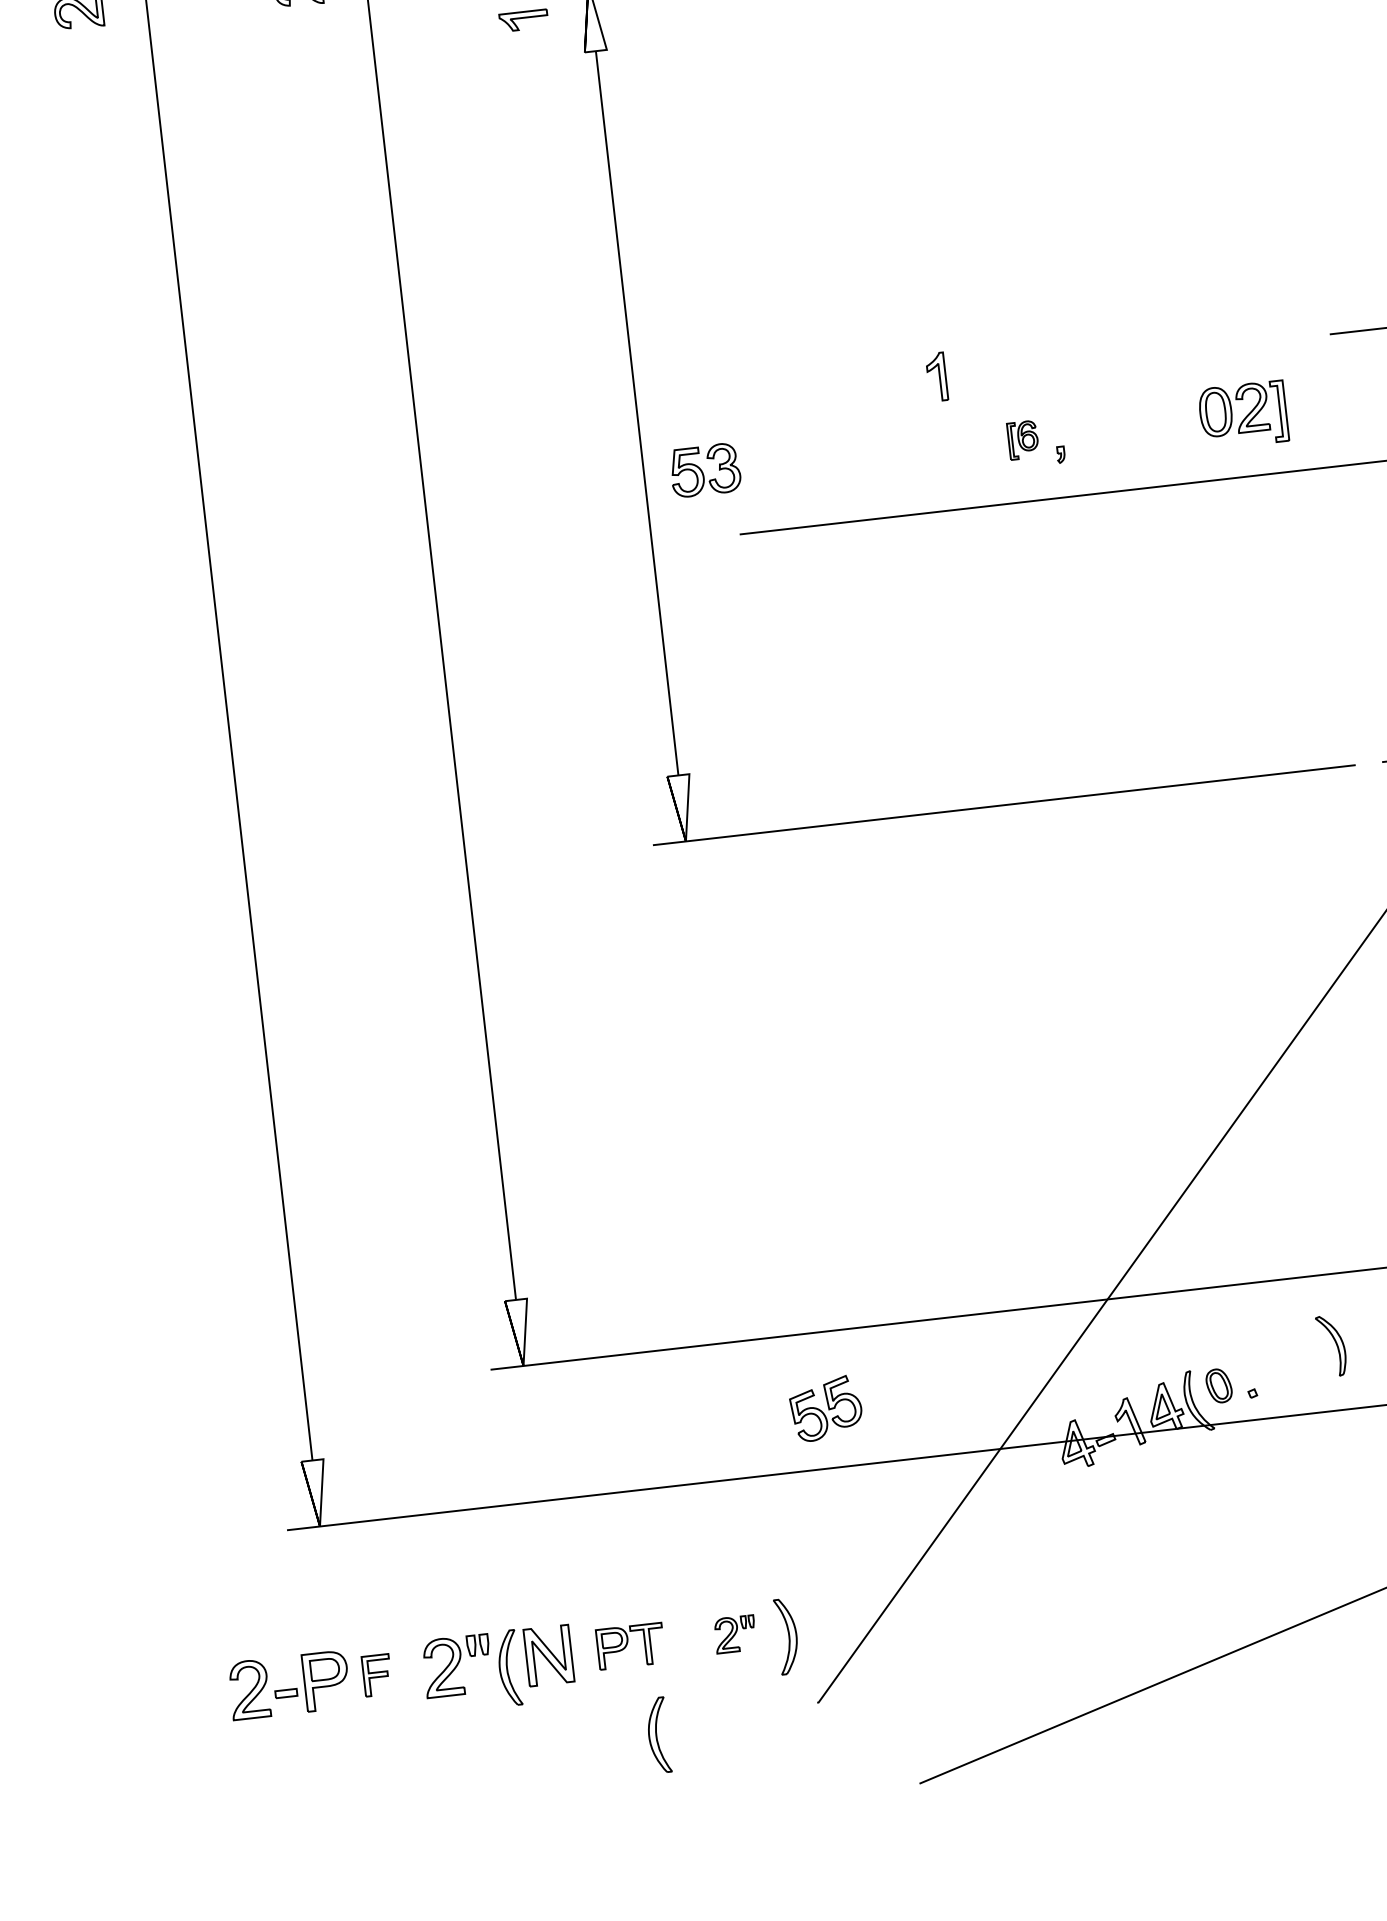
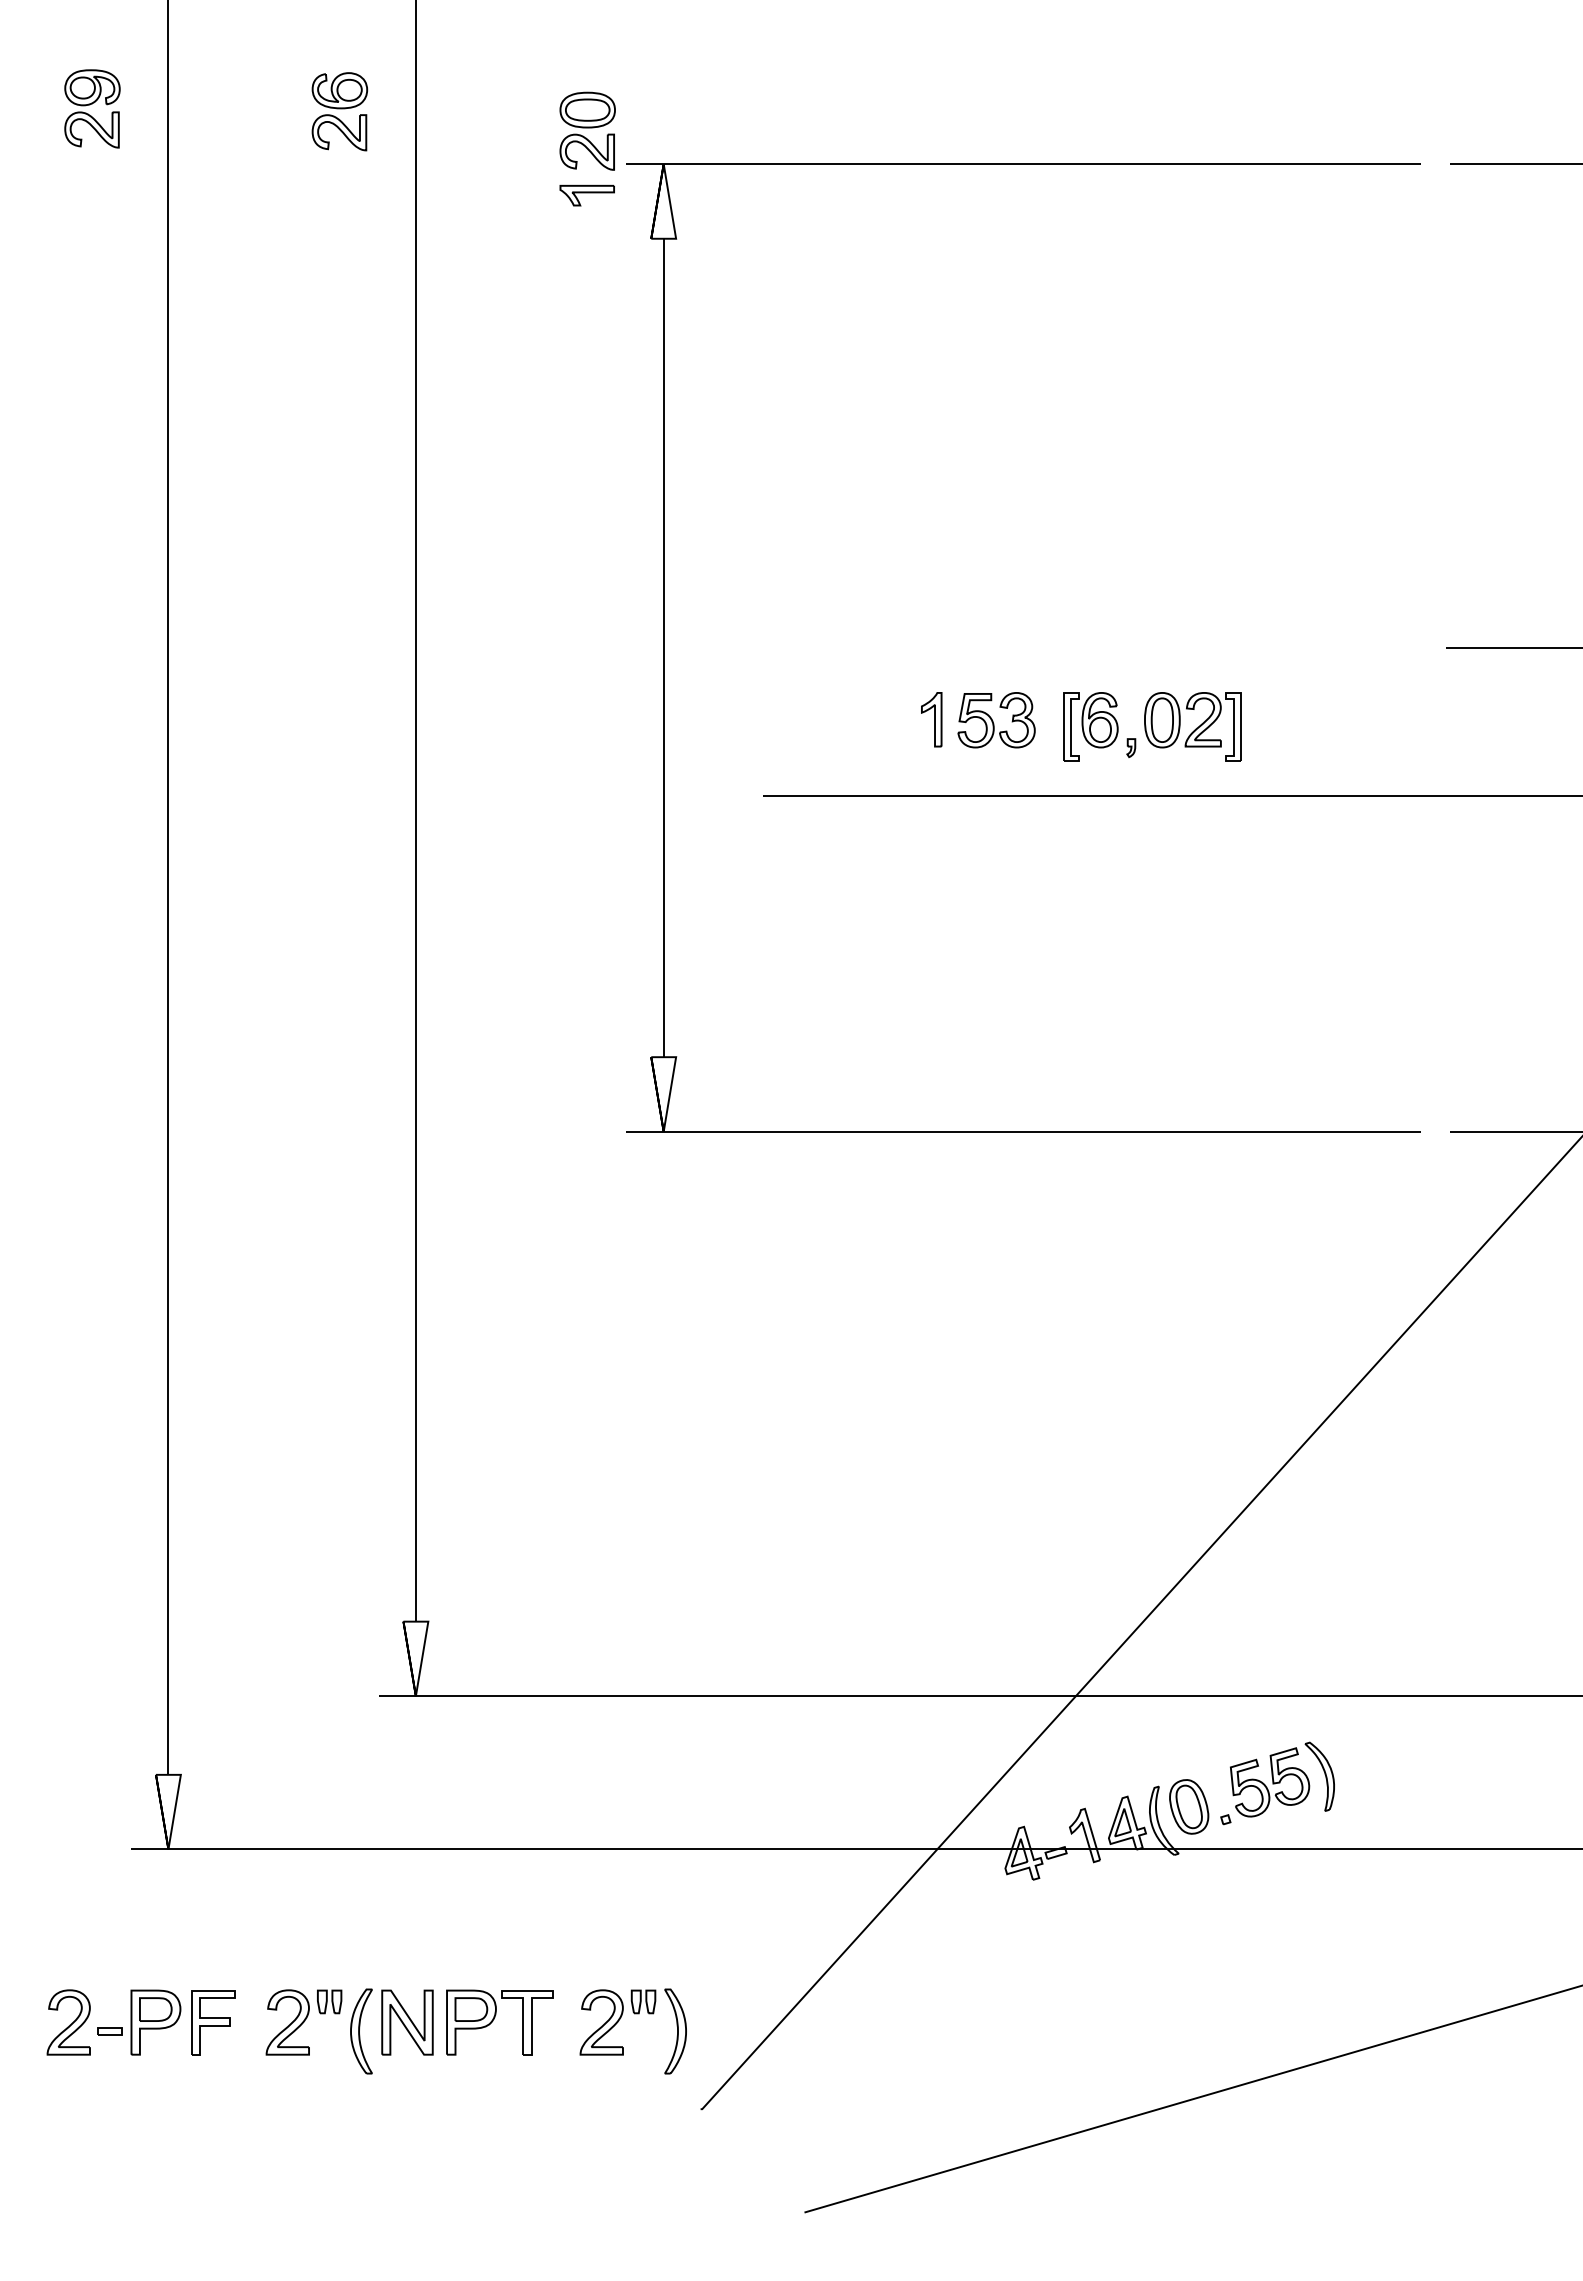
part: (936, 376) -> (931, 719), moved
part: (1243, 414) -> (1192, 726), moved
part: (1022, 439) -> (1090, 726), size x1.67
part: (705, 470) -> (996, 720), moved
part: (1219, 1385) -> (1189, 1806), size x1.43
part: (826, 1408) -> (1270, 1782), moved
part: (734, 1634) -> (617, 2022), size x1.67
part: (630, 1646) -> (499, 2022), size x1.43
part: (377, 1675) -> (213, 2022), size x1.43
part: (658, 1735) -> (519, 2125), removed

